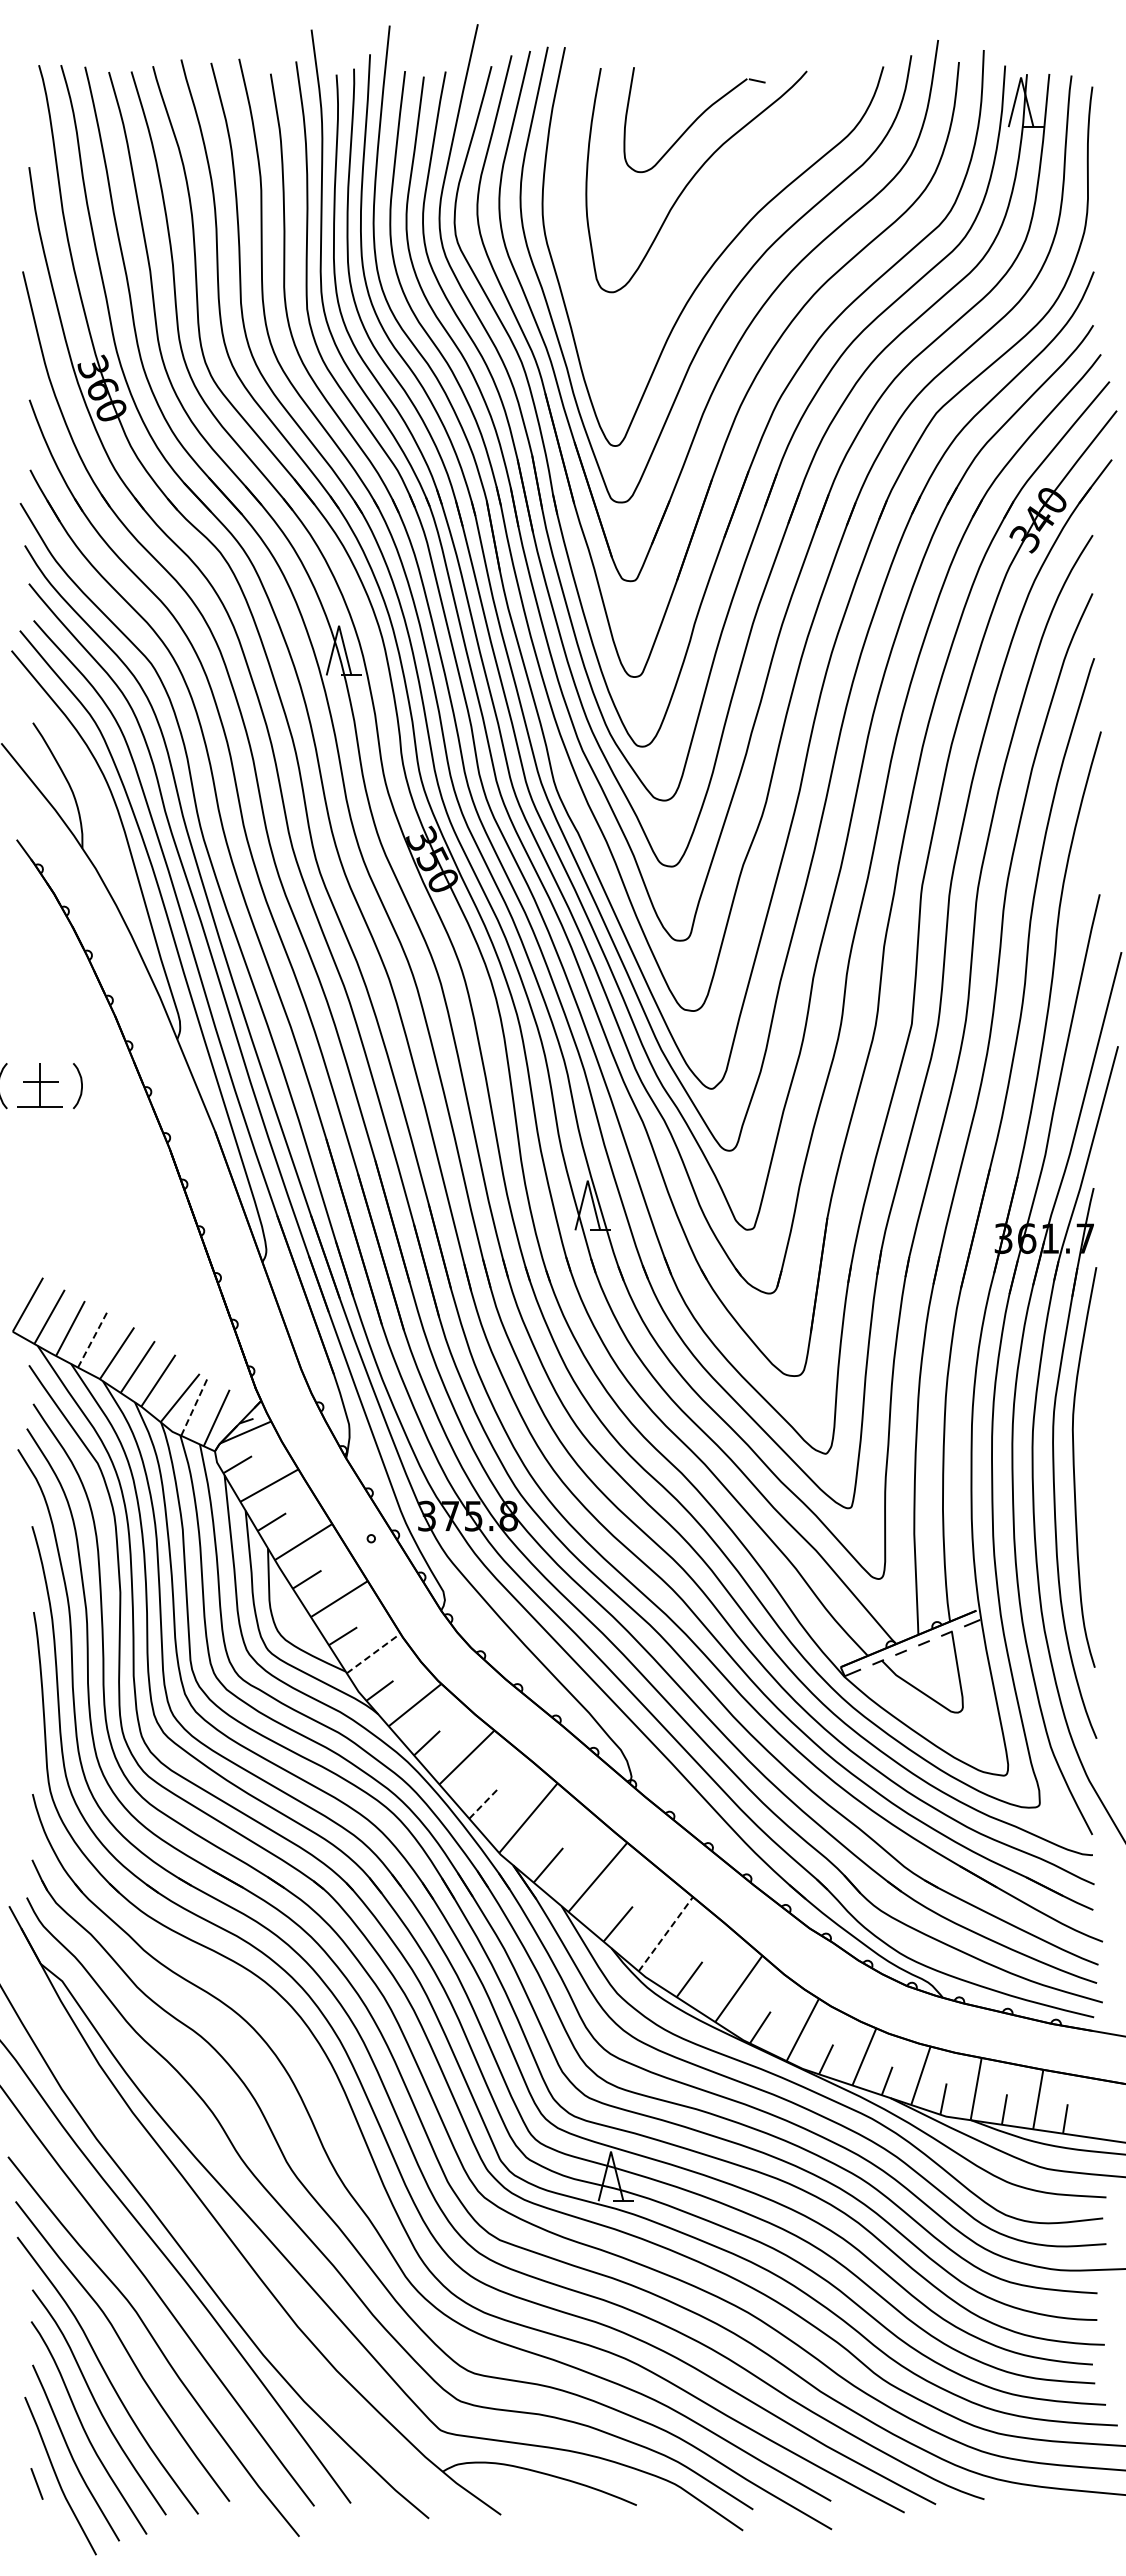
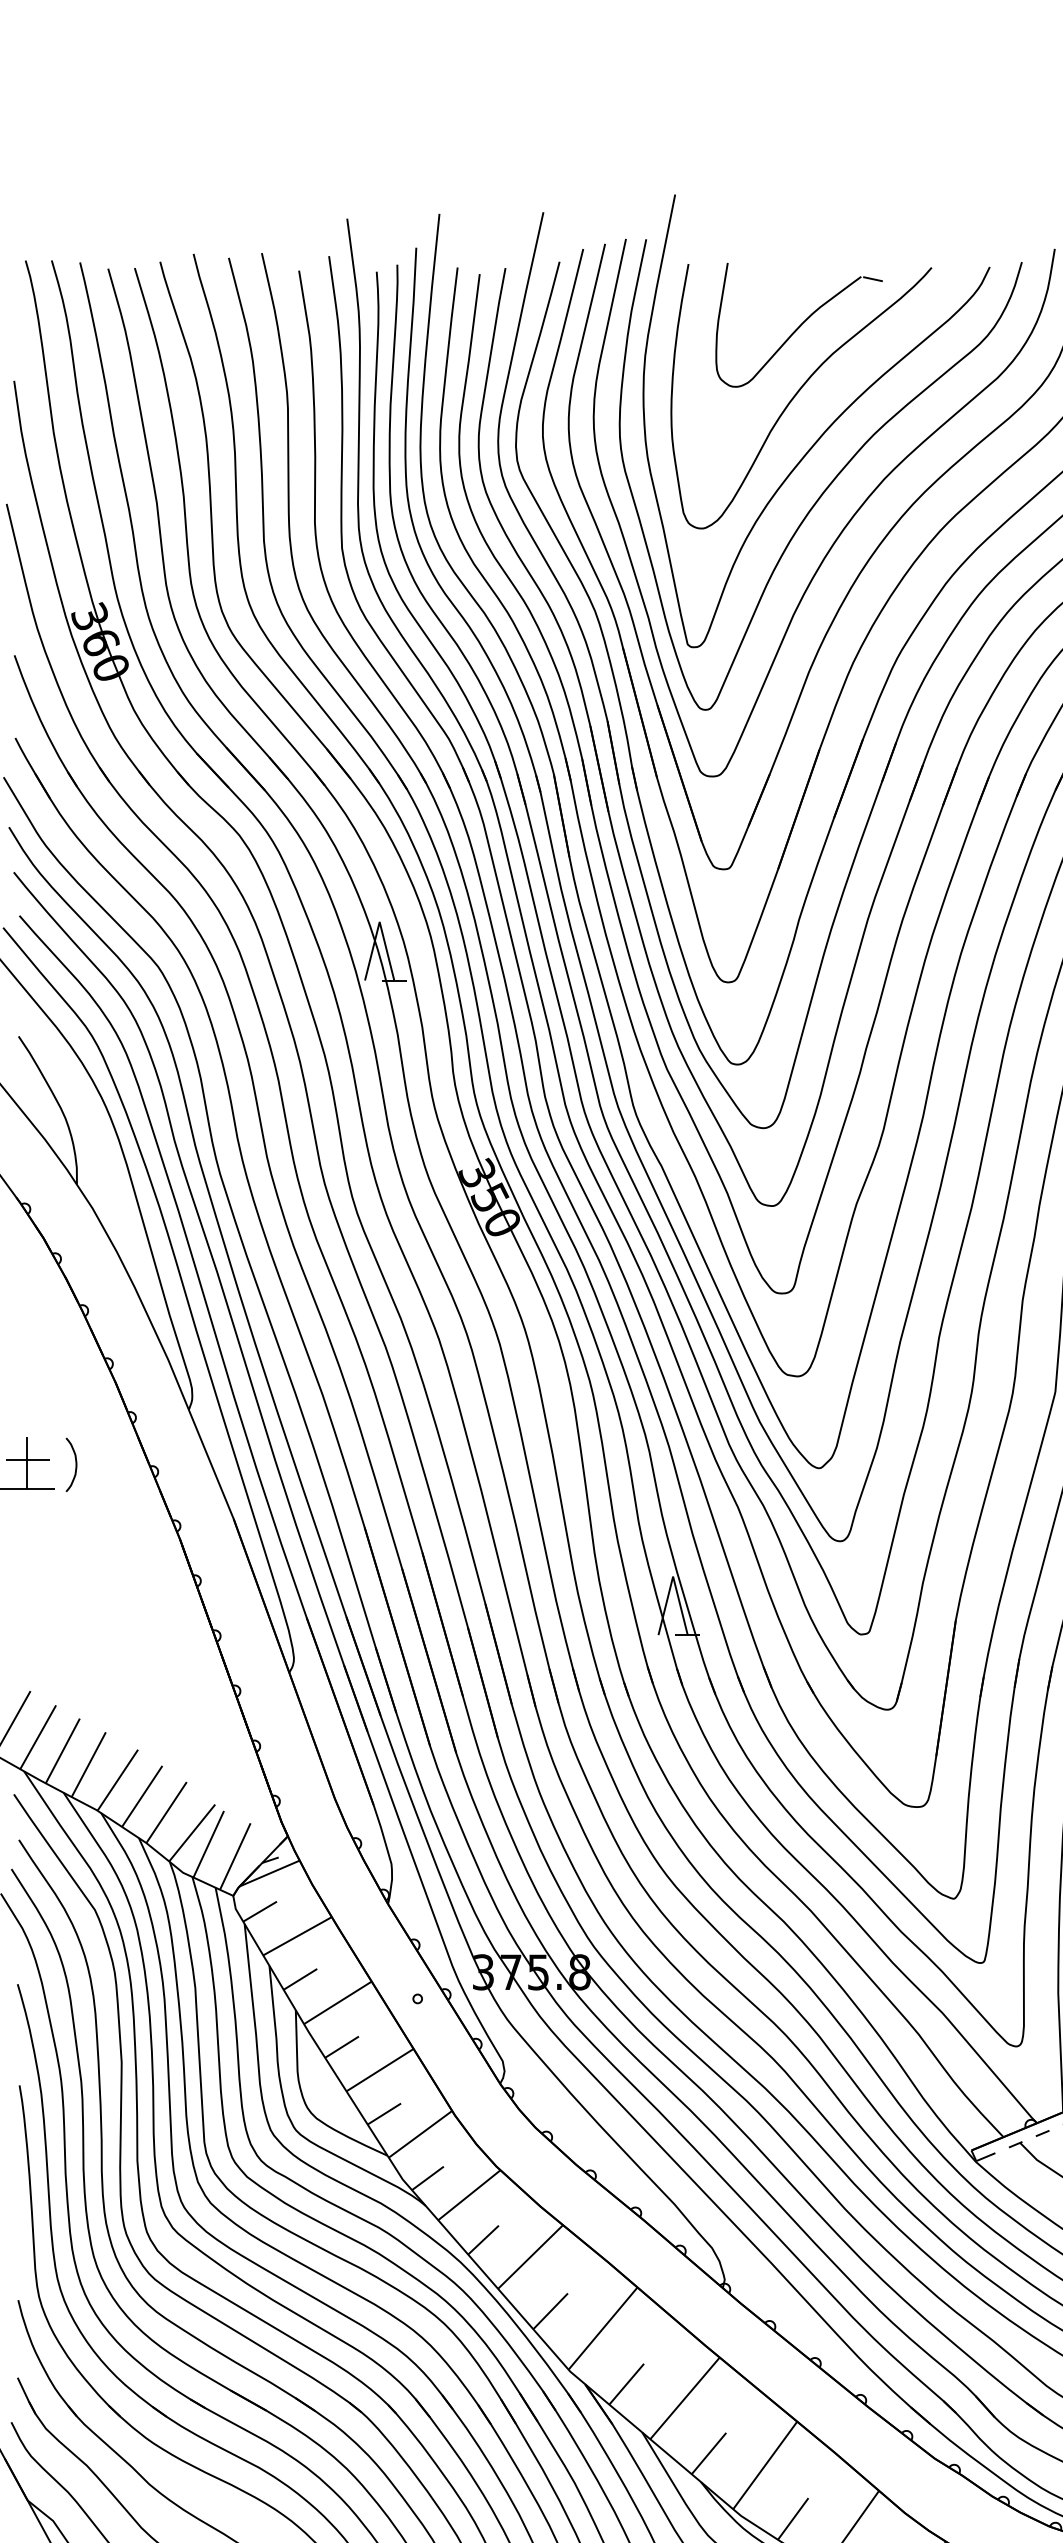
curve: (717, 207) -> (826, 428), added
line: (92, 1339) -> (88, 1763), dashed -> solid
line: (194, 1407) -> (209, 1844), dashed -> solid
line: (374, 1653) -> (421, 2134), dashed -> solid
line: (484, 1803) -> (551, 2311), dashed -> solid
line: (665, 1934) -> (764, 2465), dashed -> solid

